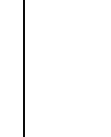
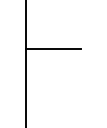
line: (54, 44) -> (52, 49), added

